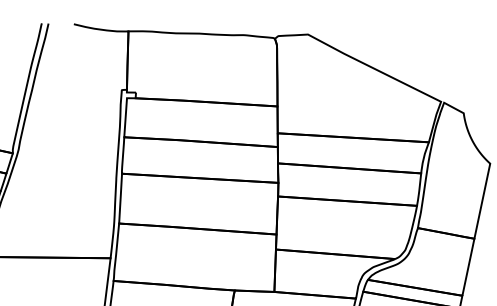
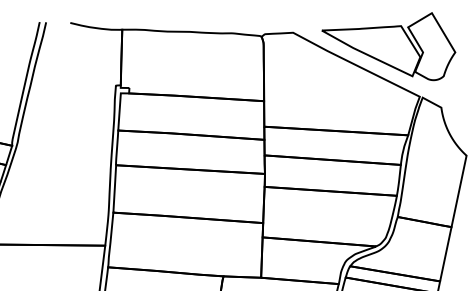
part: (408, 48) -> (388, 46), added

